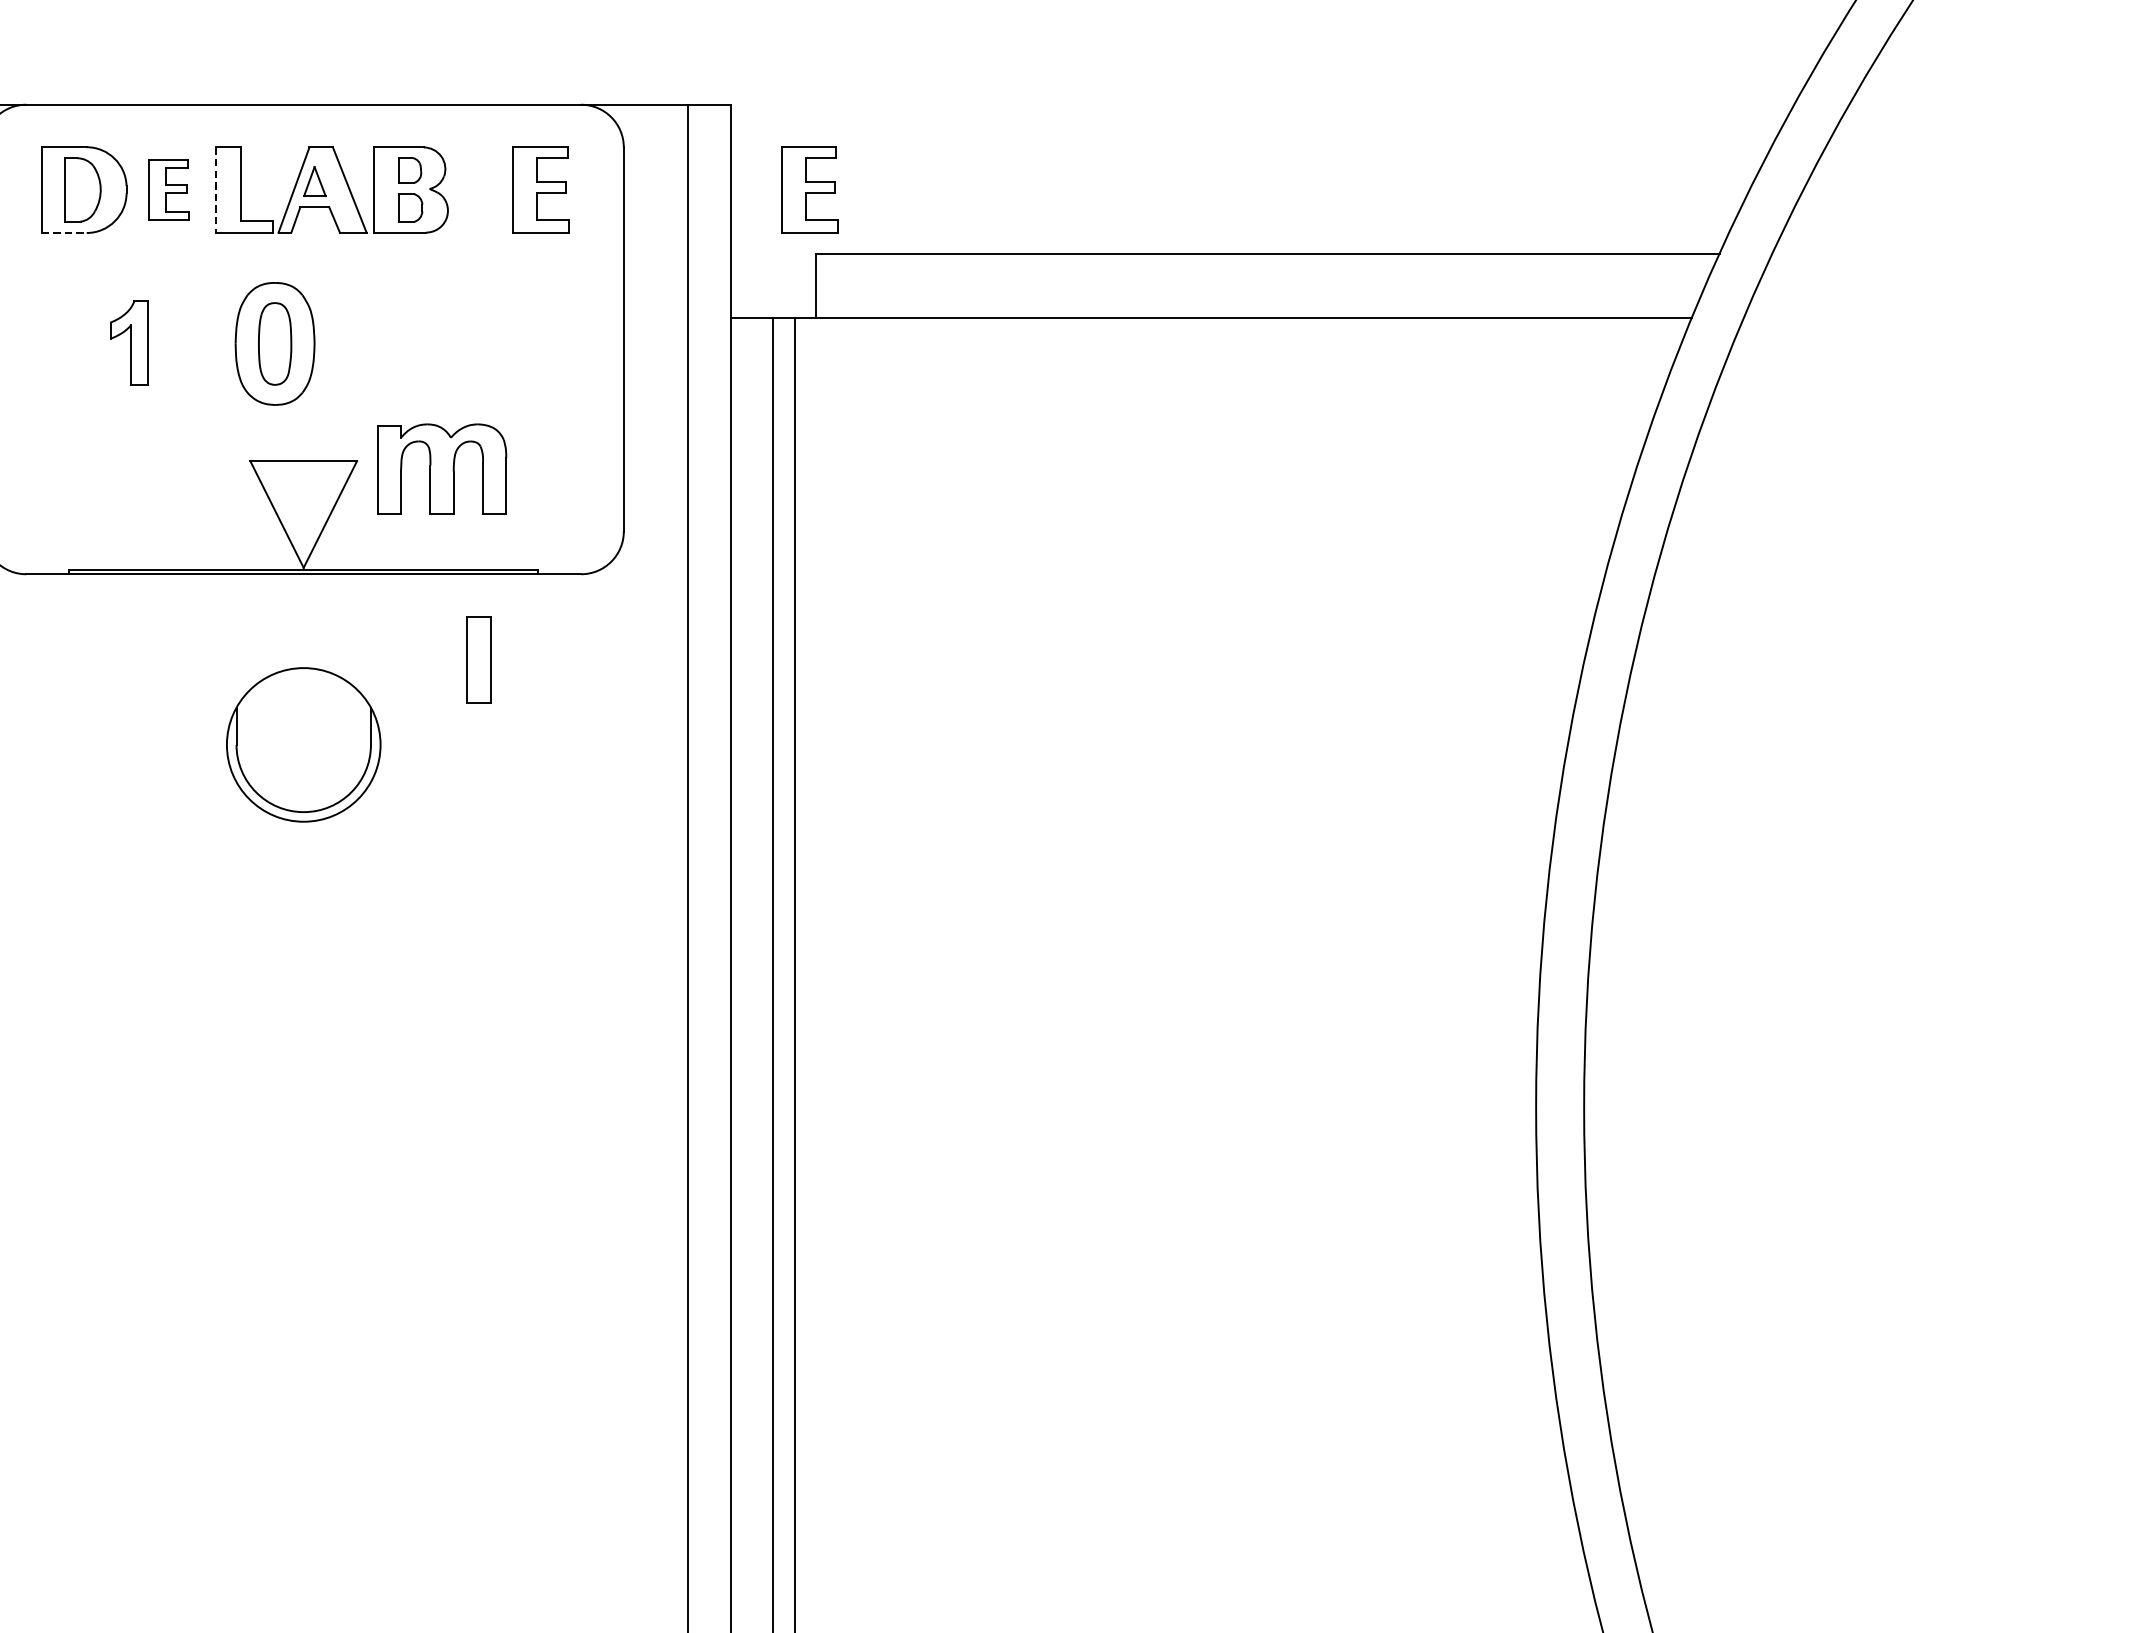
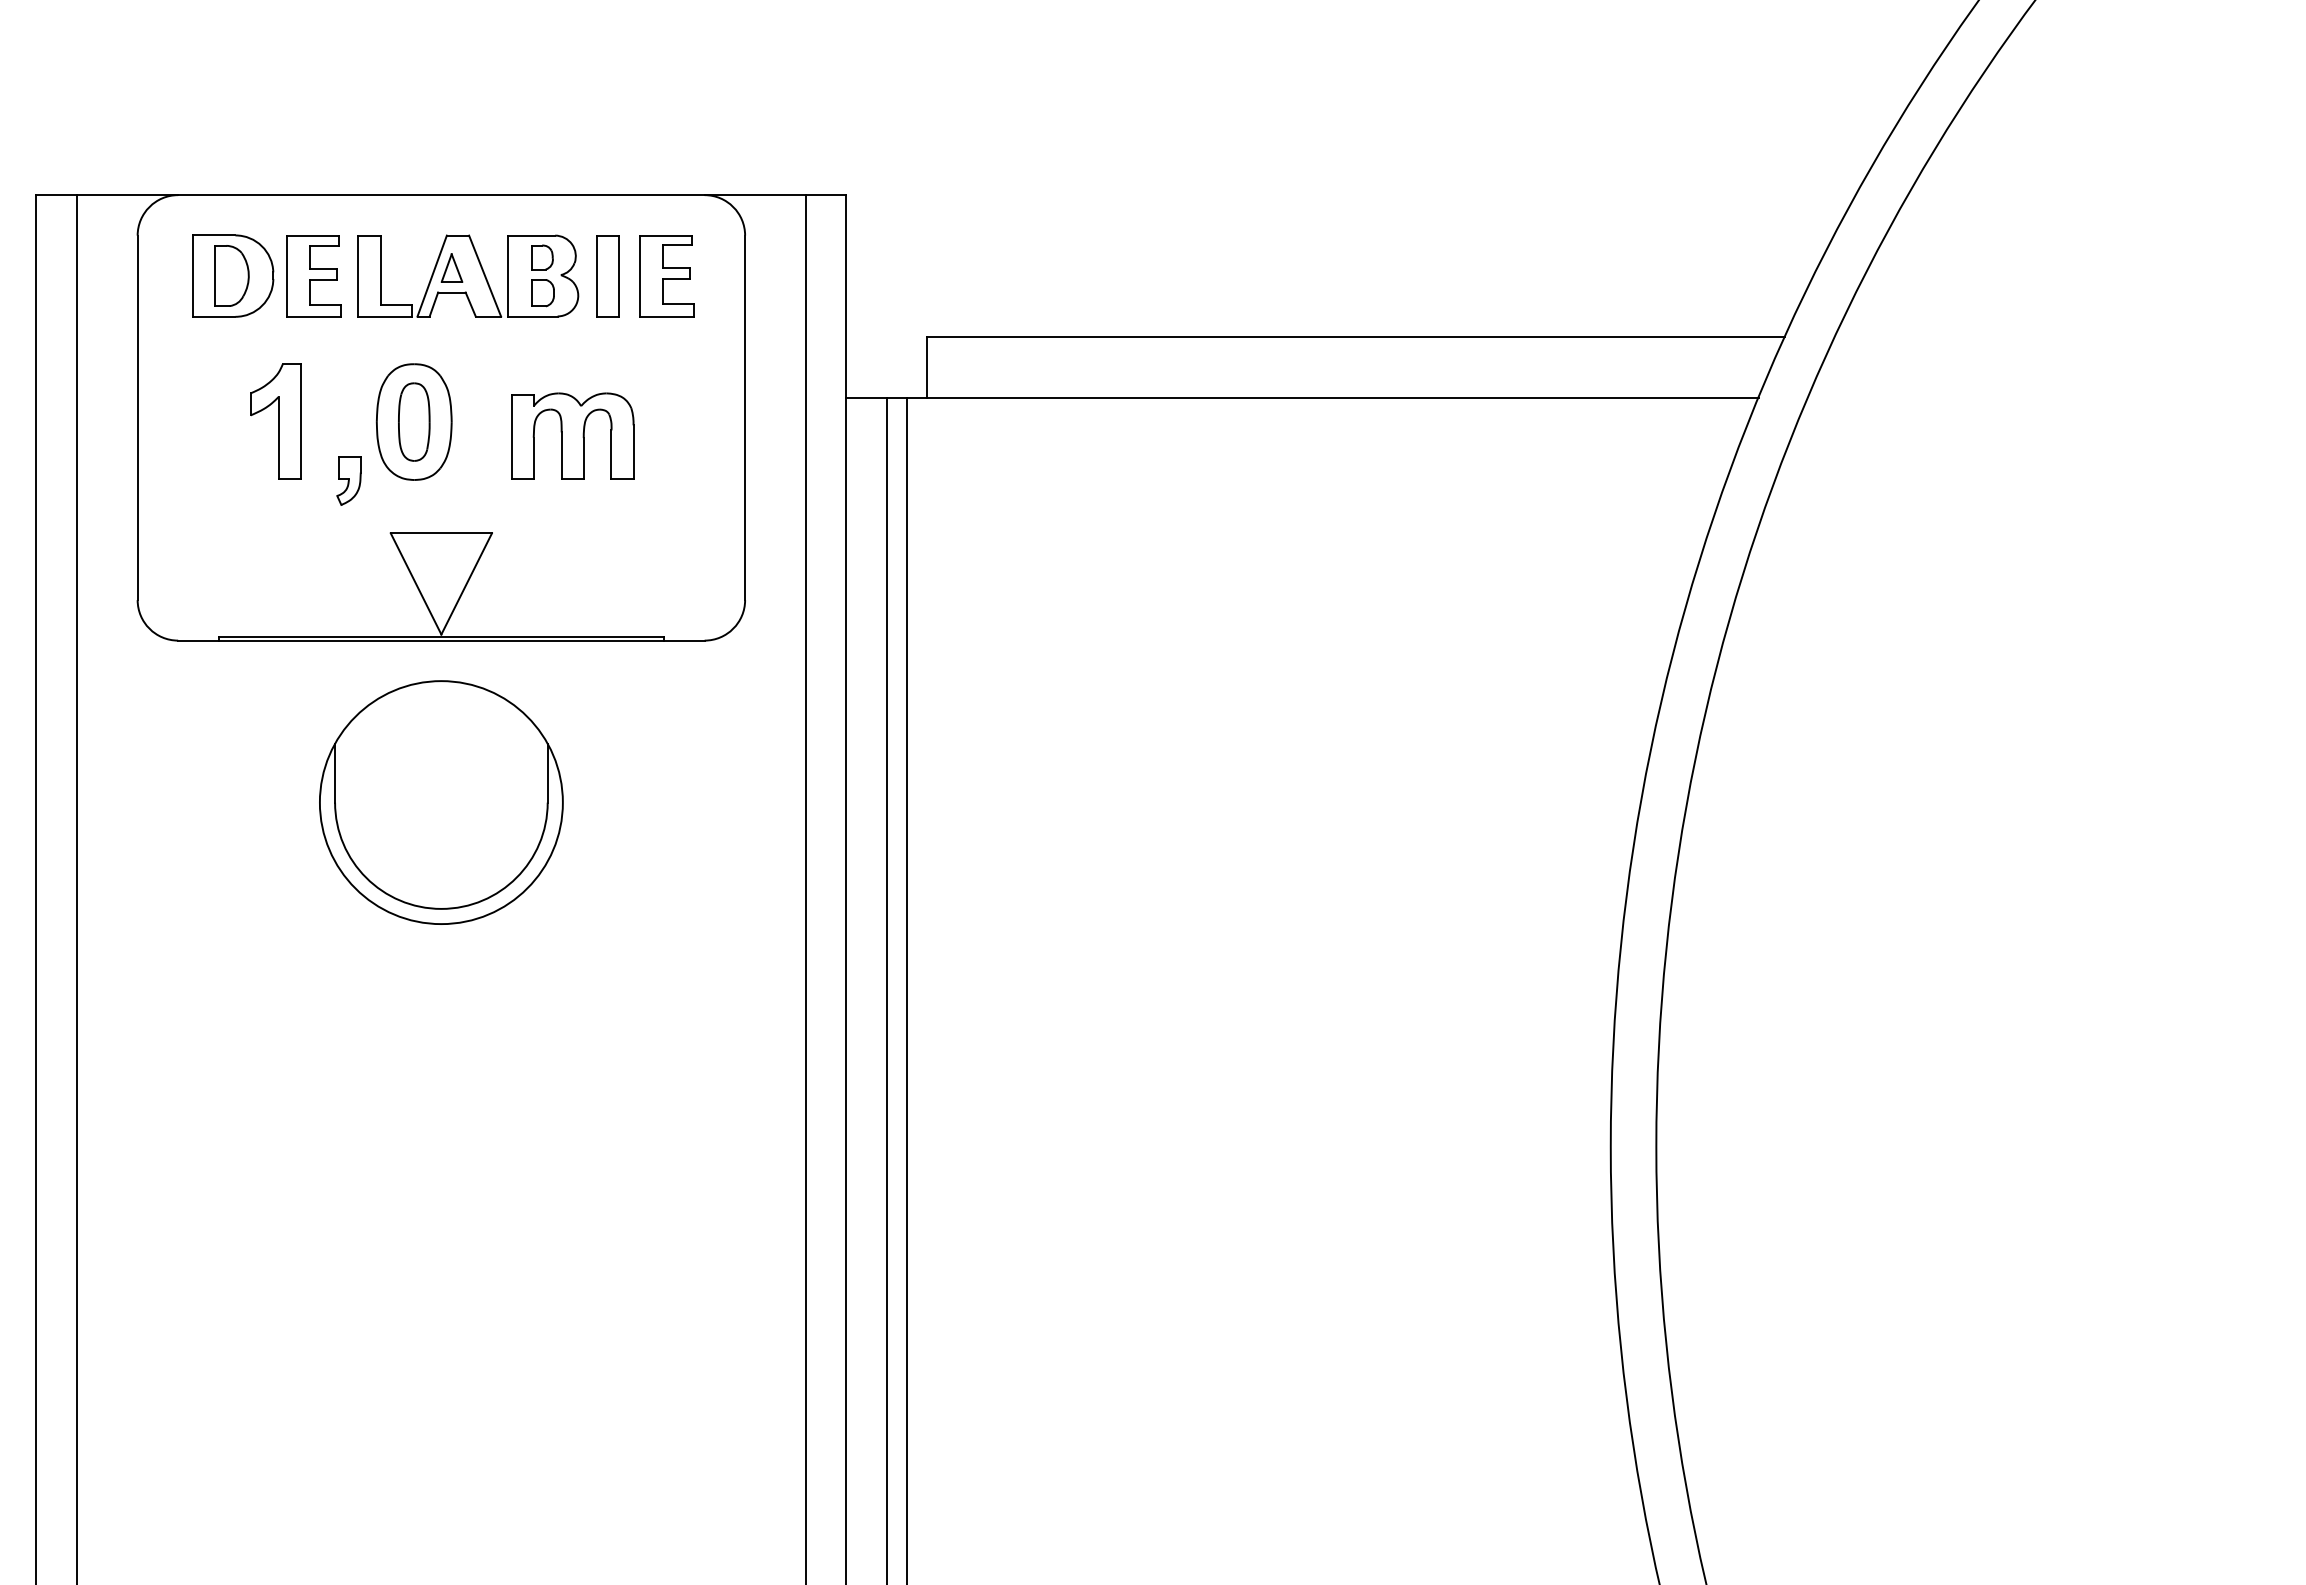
part: (168, 190) -> (313, 276), size x1.43
line: (216, 190) -> (358, 276), dashed -> solid
part: (809, 190) -> (921, 276), removed
line: (64, 232) -> (214, 316), dashed -> solid
part: (128, 343) -> (275, 421), size x1.43
part: (205, 405) -> (348, 480), added
part: (441, 468) -> (572, 435), moved
part: (478, 660) -> (607, 276), moved
part: (303, 744) -> (441, 802), size x1.67

